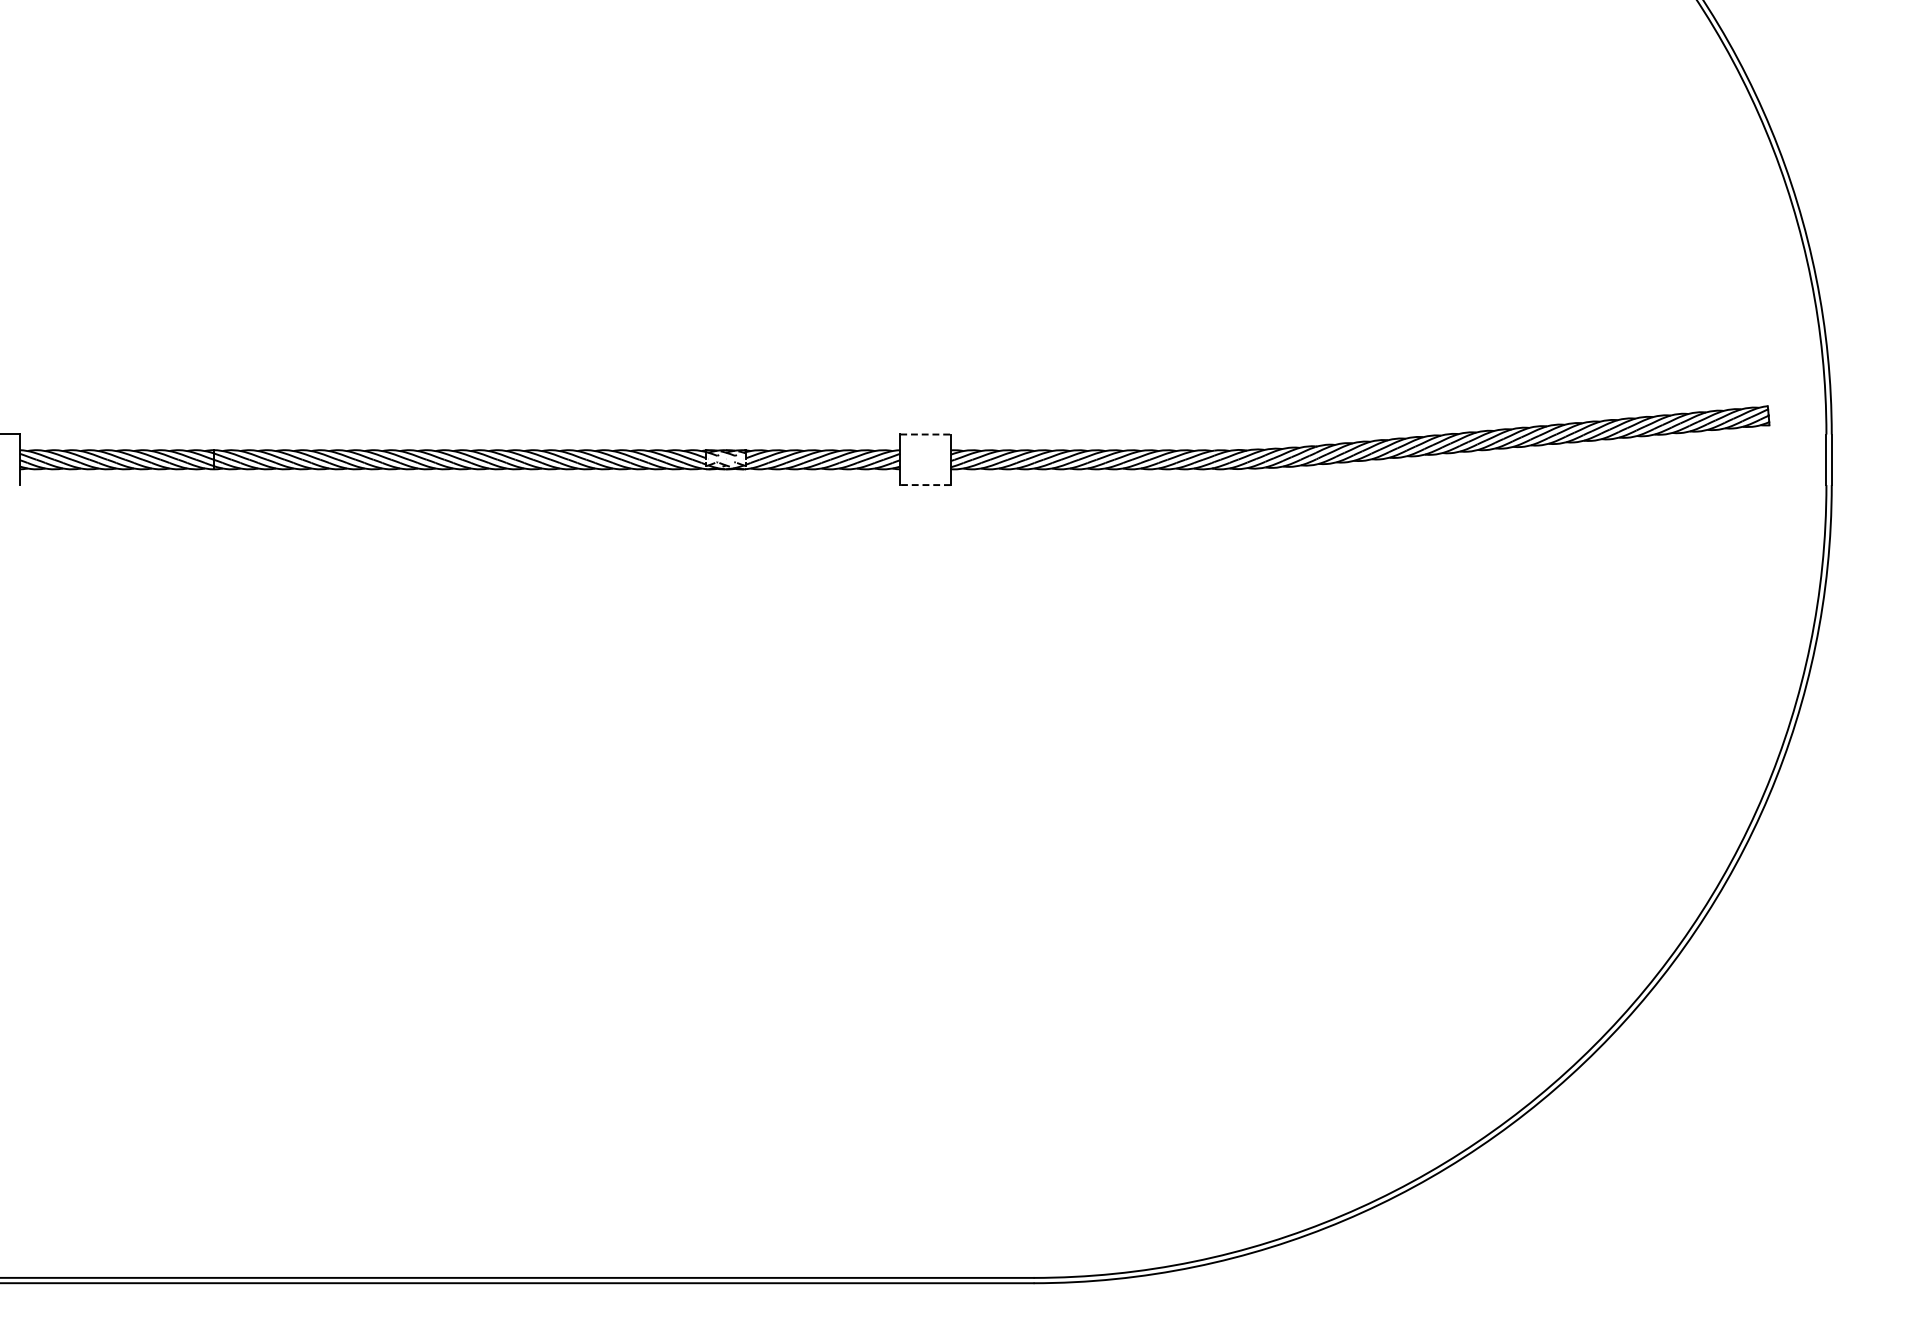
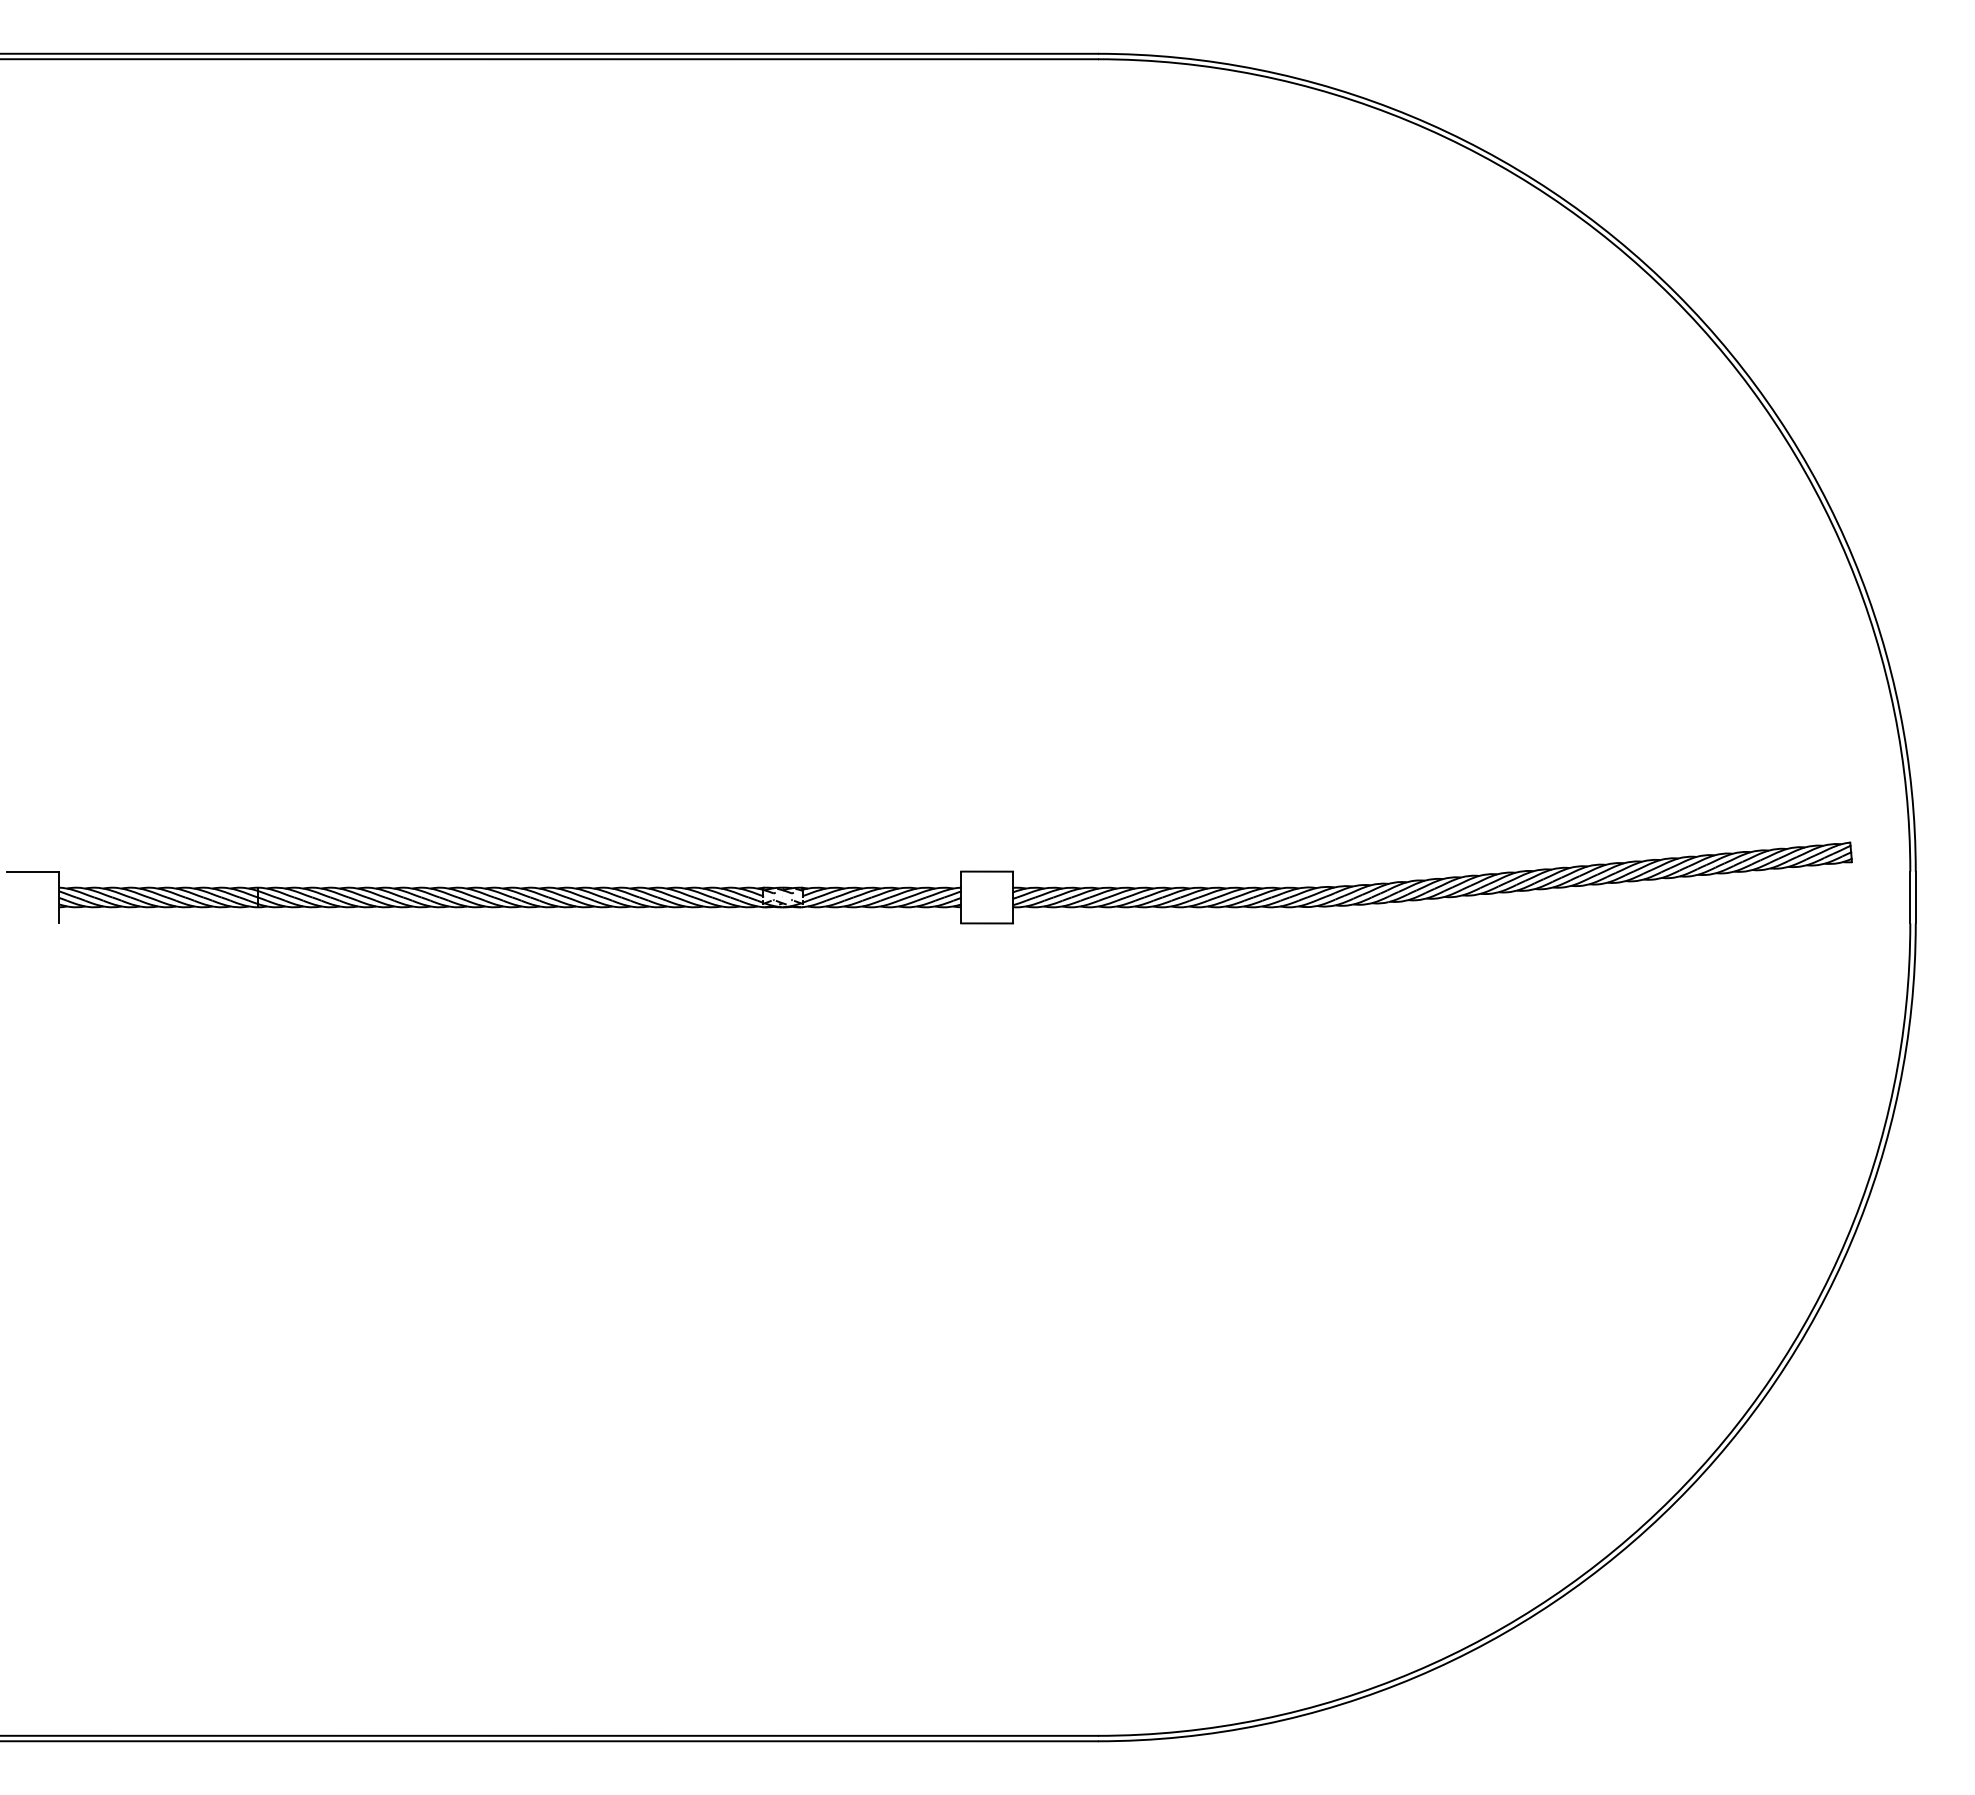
line: (925, 434) -> (987, 871), dashed -> solid
line: (925, 485) -> (987, 923), dashed -> solid

